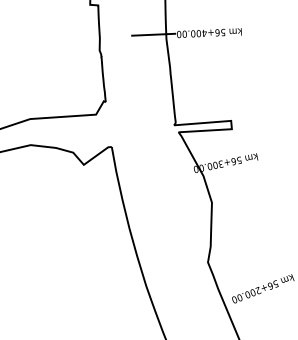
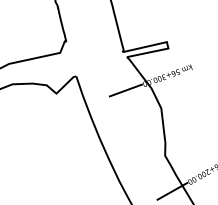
line: (170, 173) -> (125, 90), added
line: (210, 307) -> (172, 190), added

